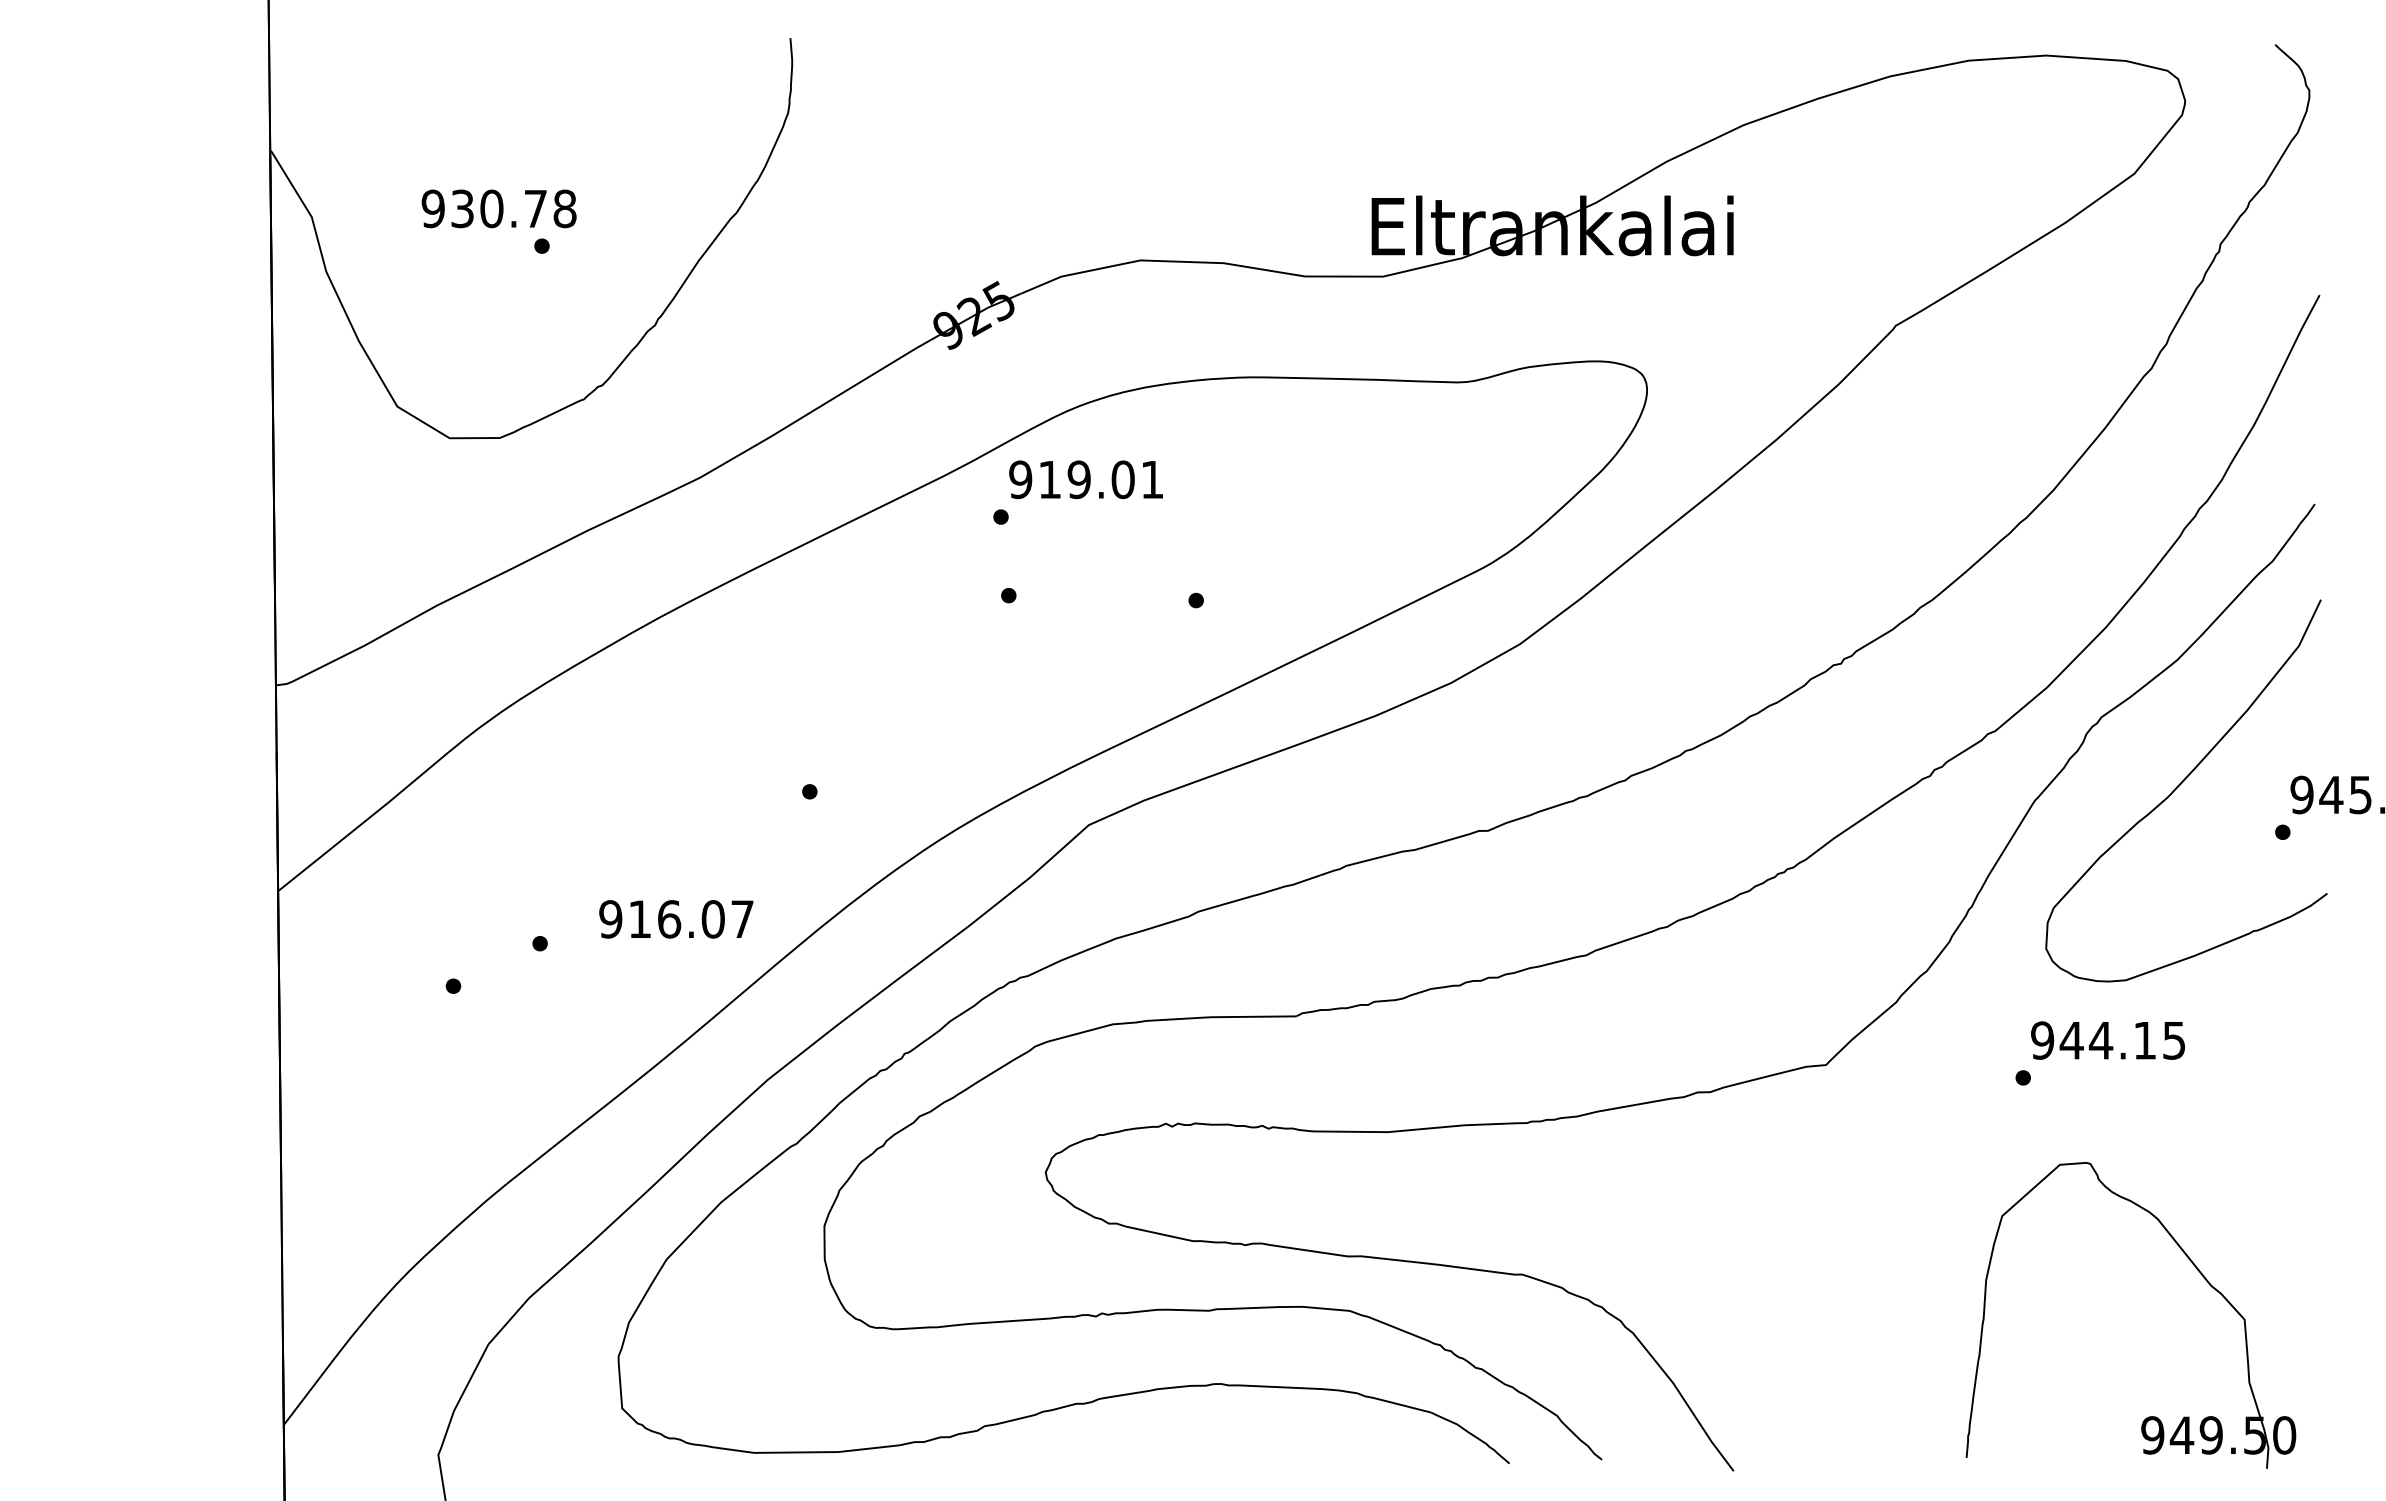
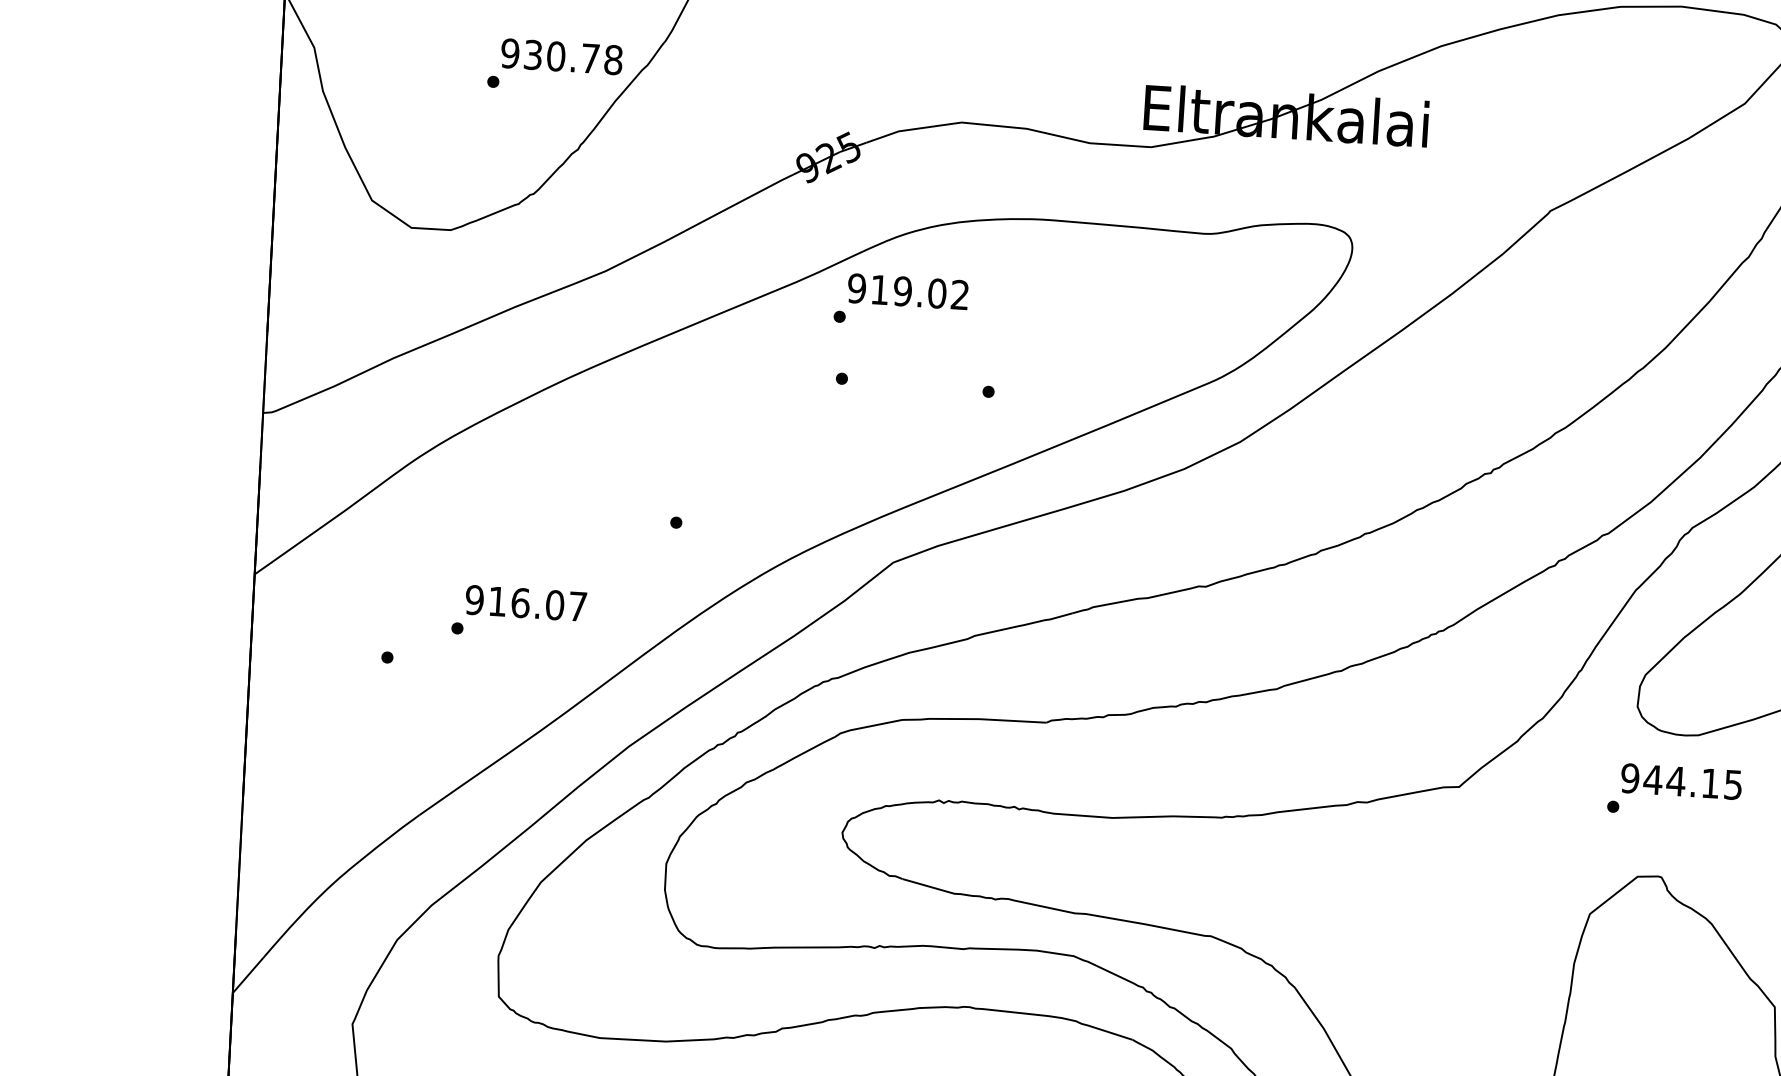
text: (498, 208) -> (561, 56), moved
text: (1151, 479) -> (959, 294), 919.01 -> 919.02
text: (676, 919) -> (526, 603), moved

